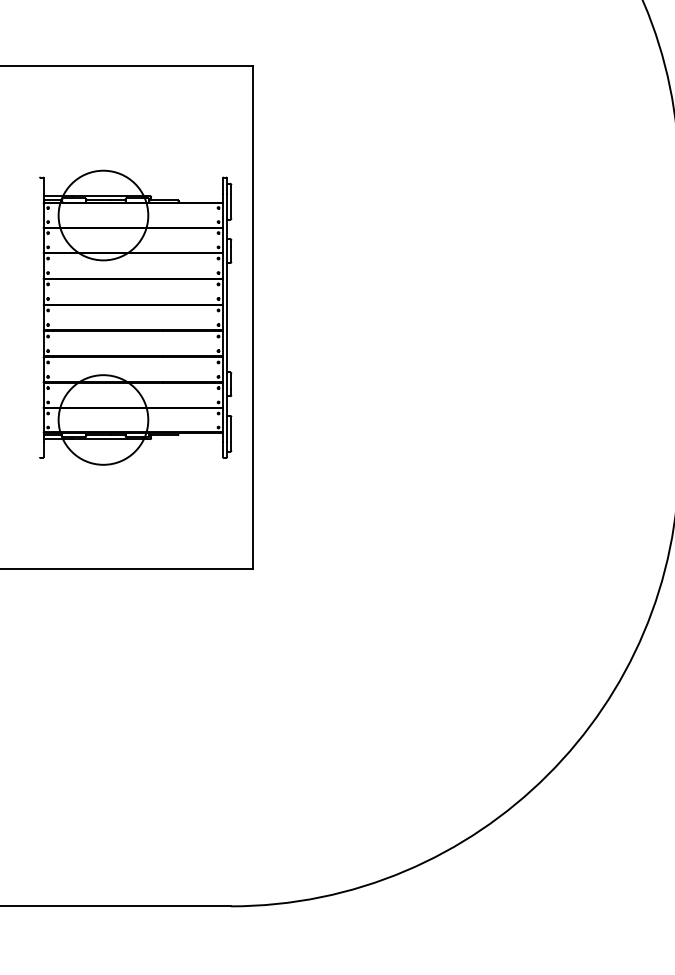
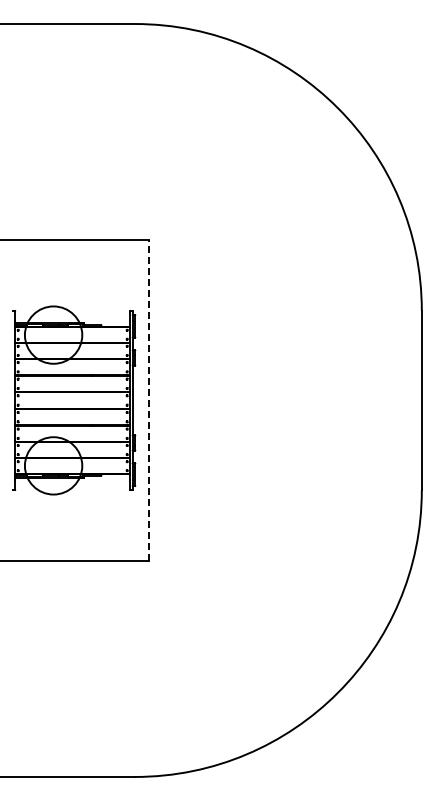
line: (253, 317) -> (149, 400), solid -> dashed

